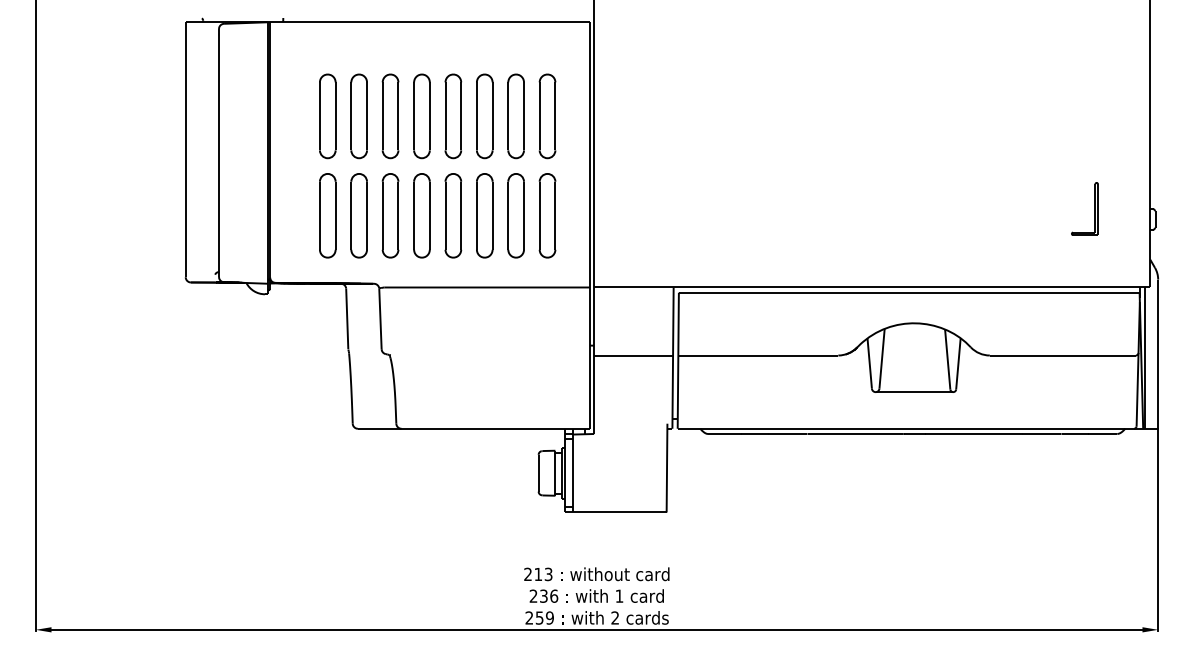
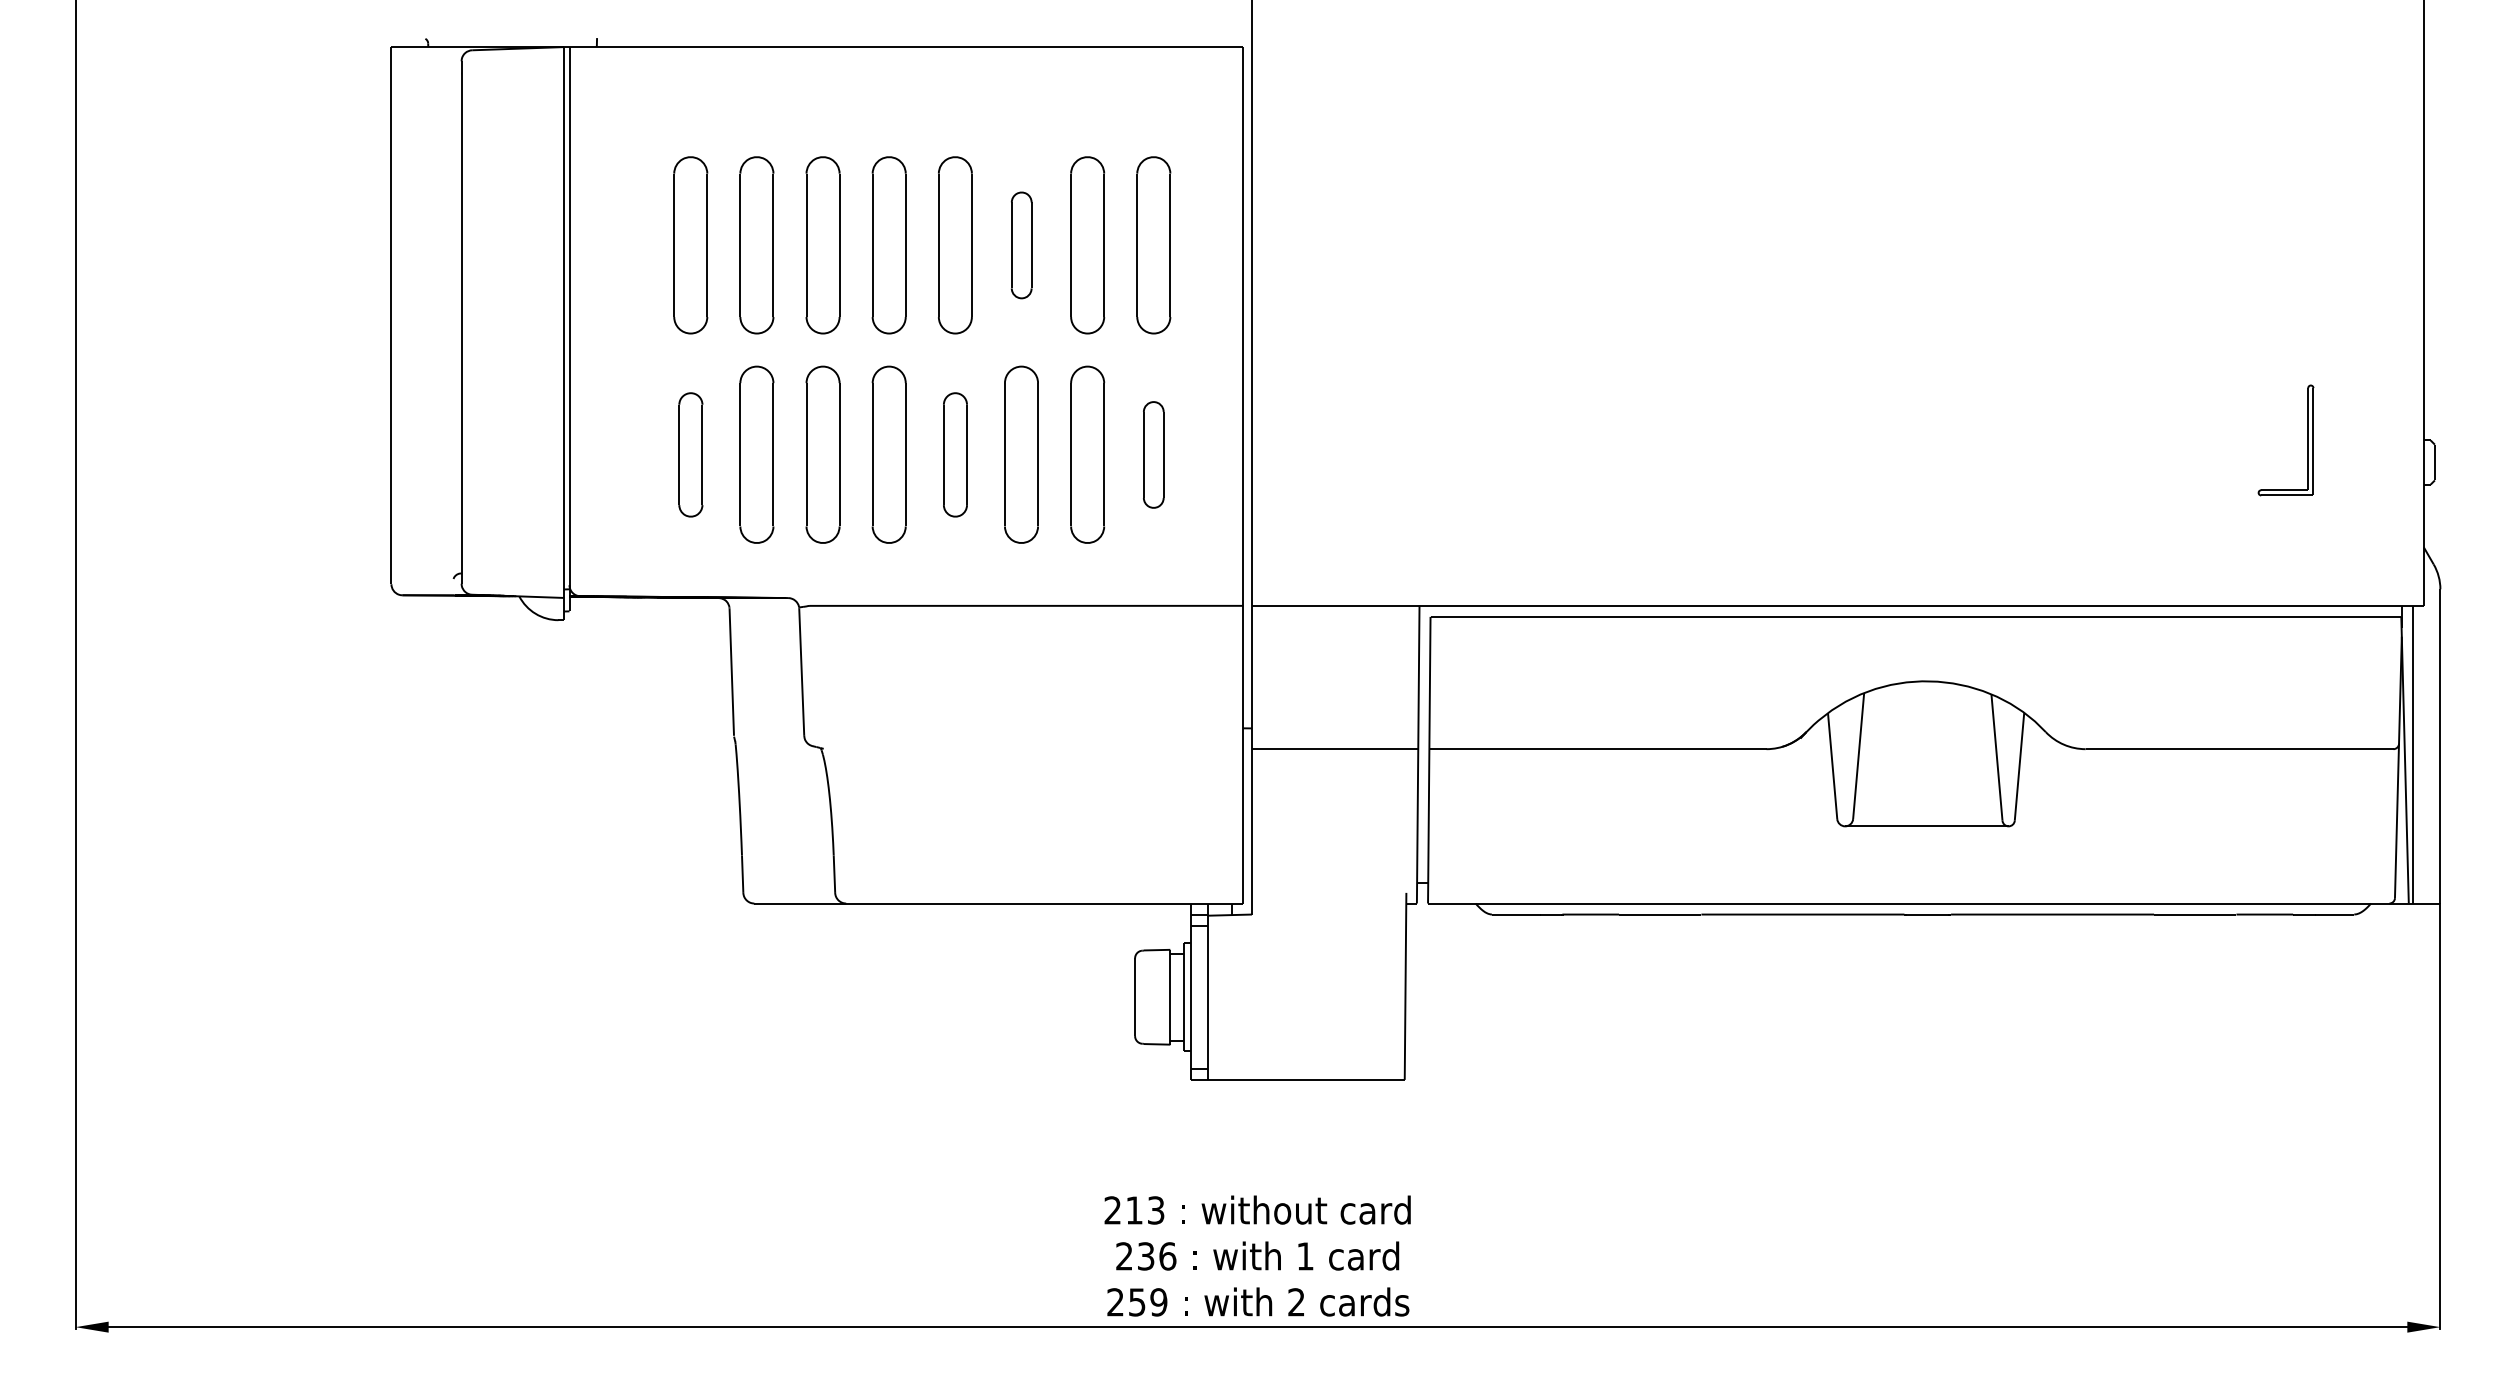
part: (484, 116) -> (1020, 245), size x0.6
part: (327, 215) -> (690, 454), size x0.7
part: (453, 215) -> (955, 454), size x0.7
part: (547, 215) -> (1153, 454), size x0.6

